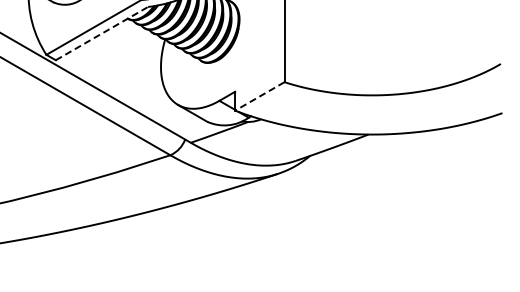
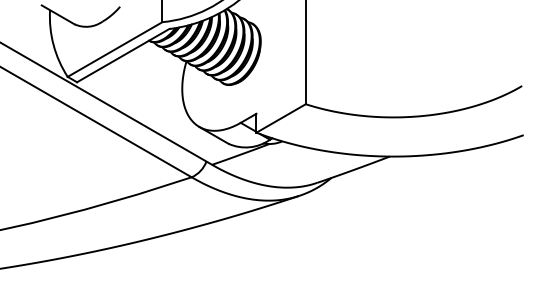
line: (102, 33) -> (123, 55), dashed -> solid
line: (259, 96) -> (280, 118), dashed -> solid

